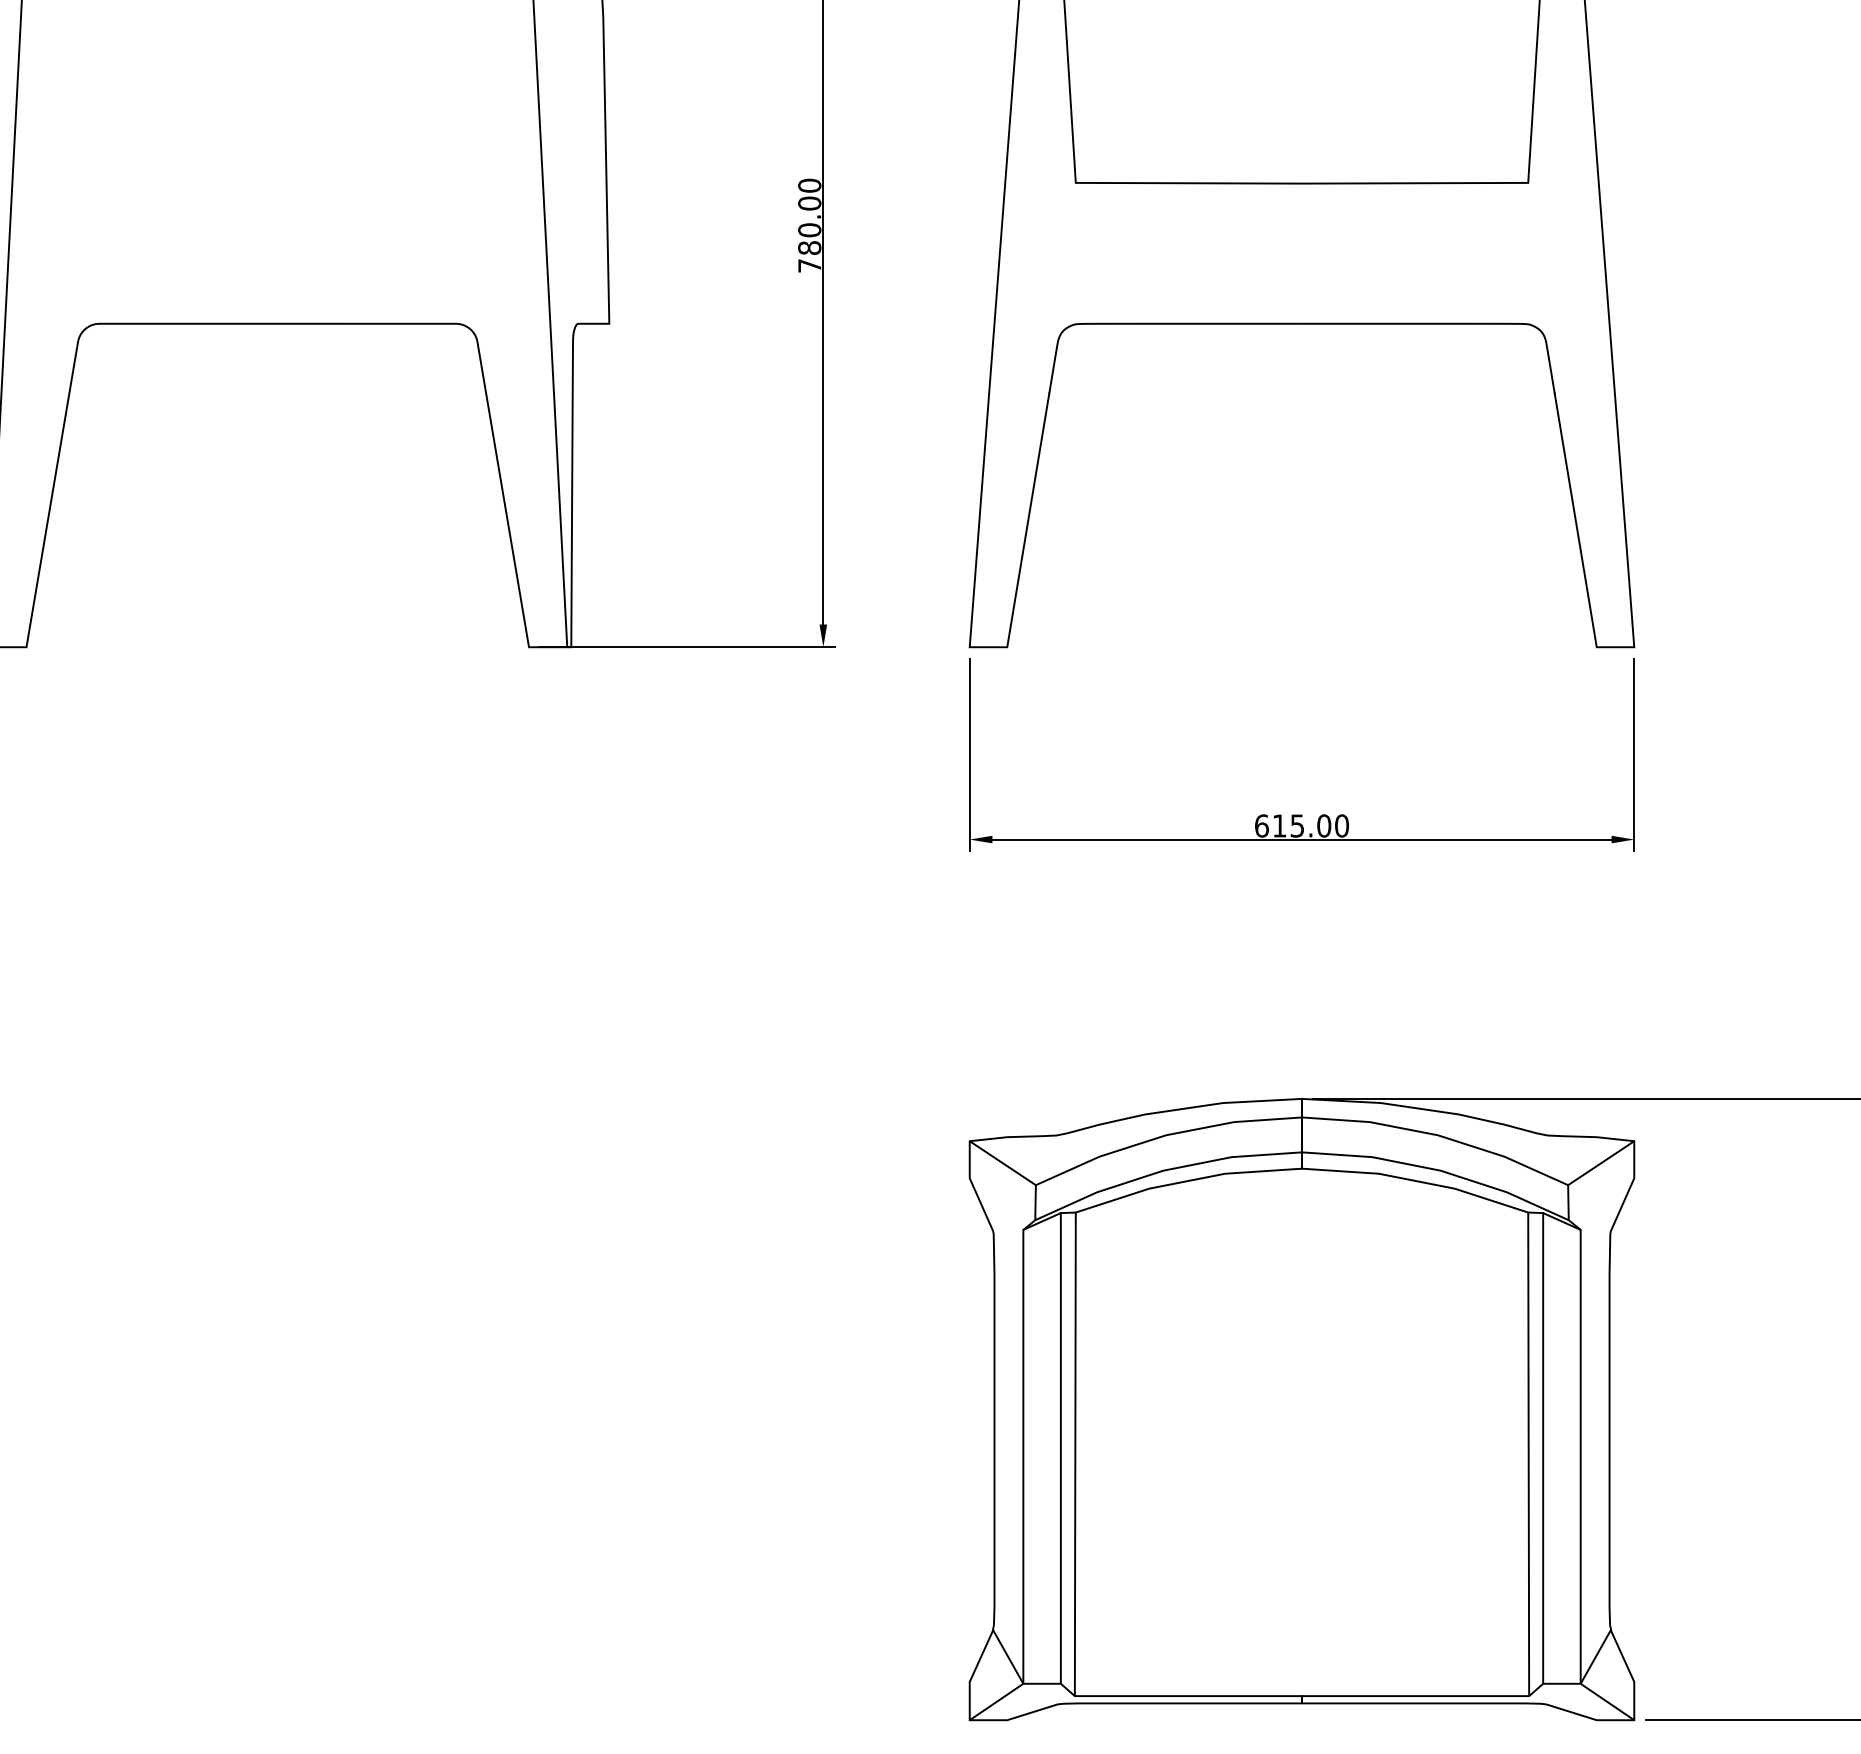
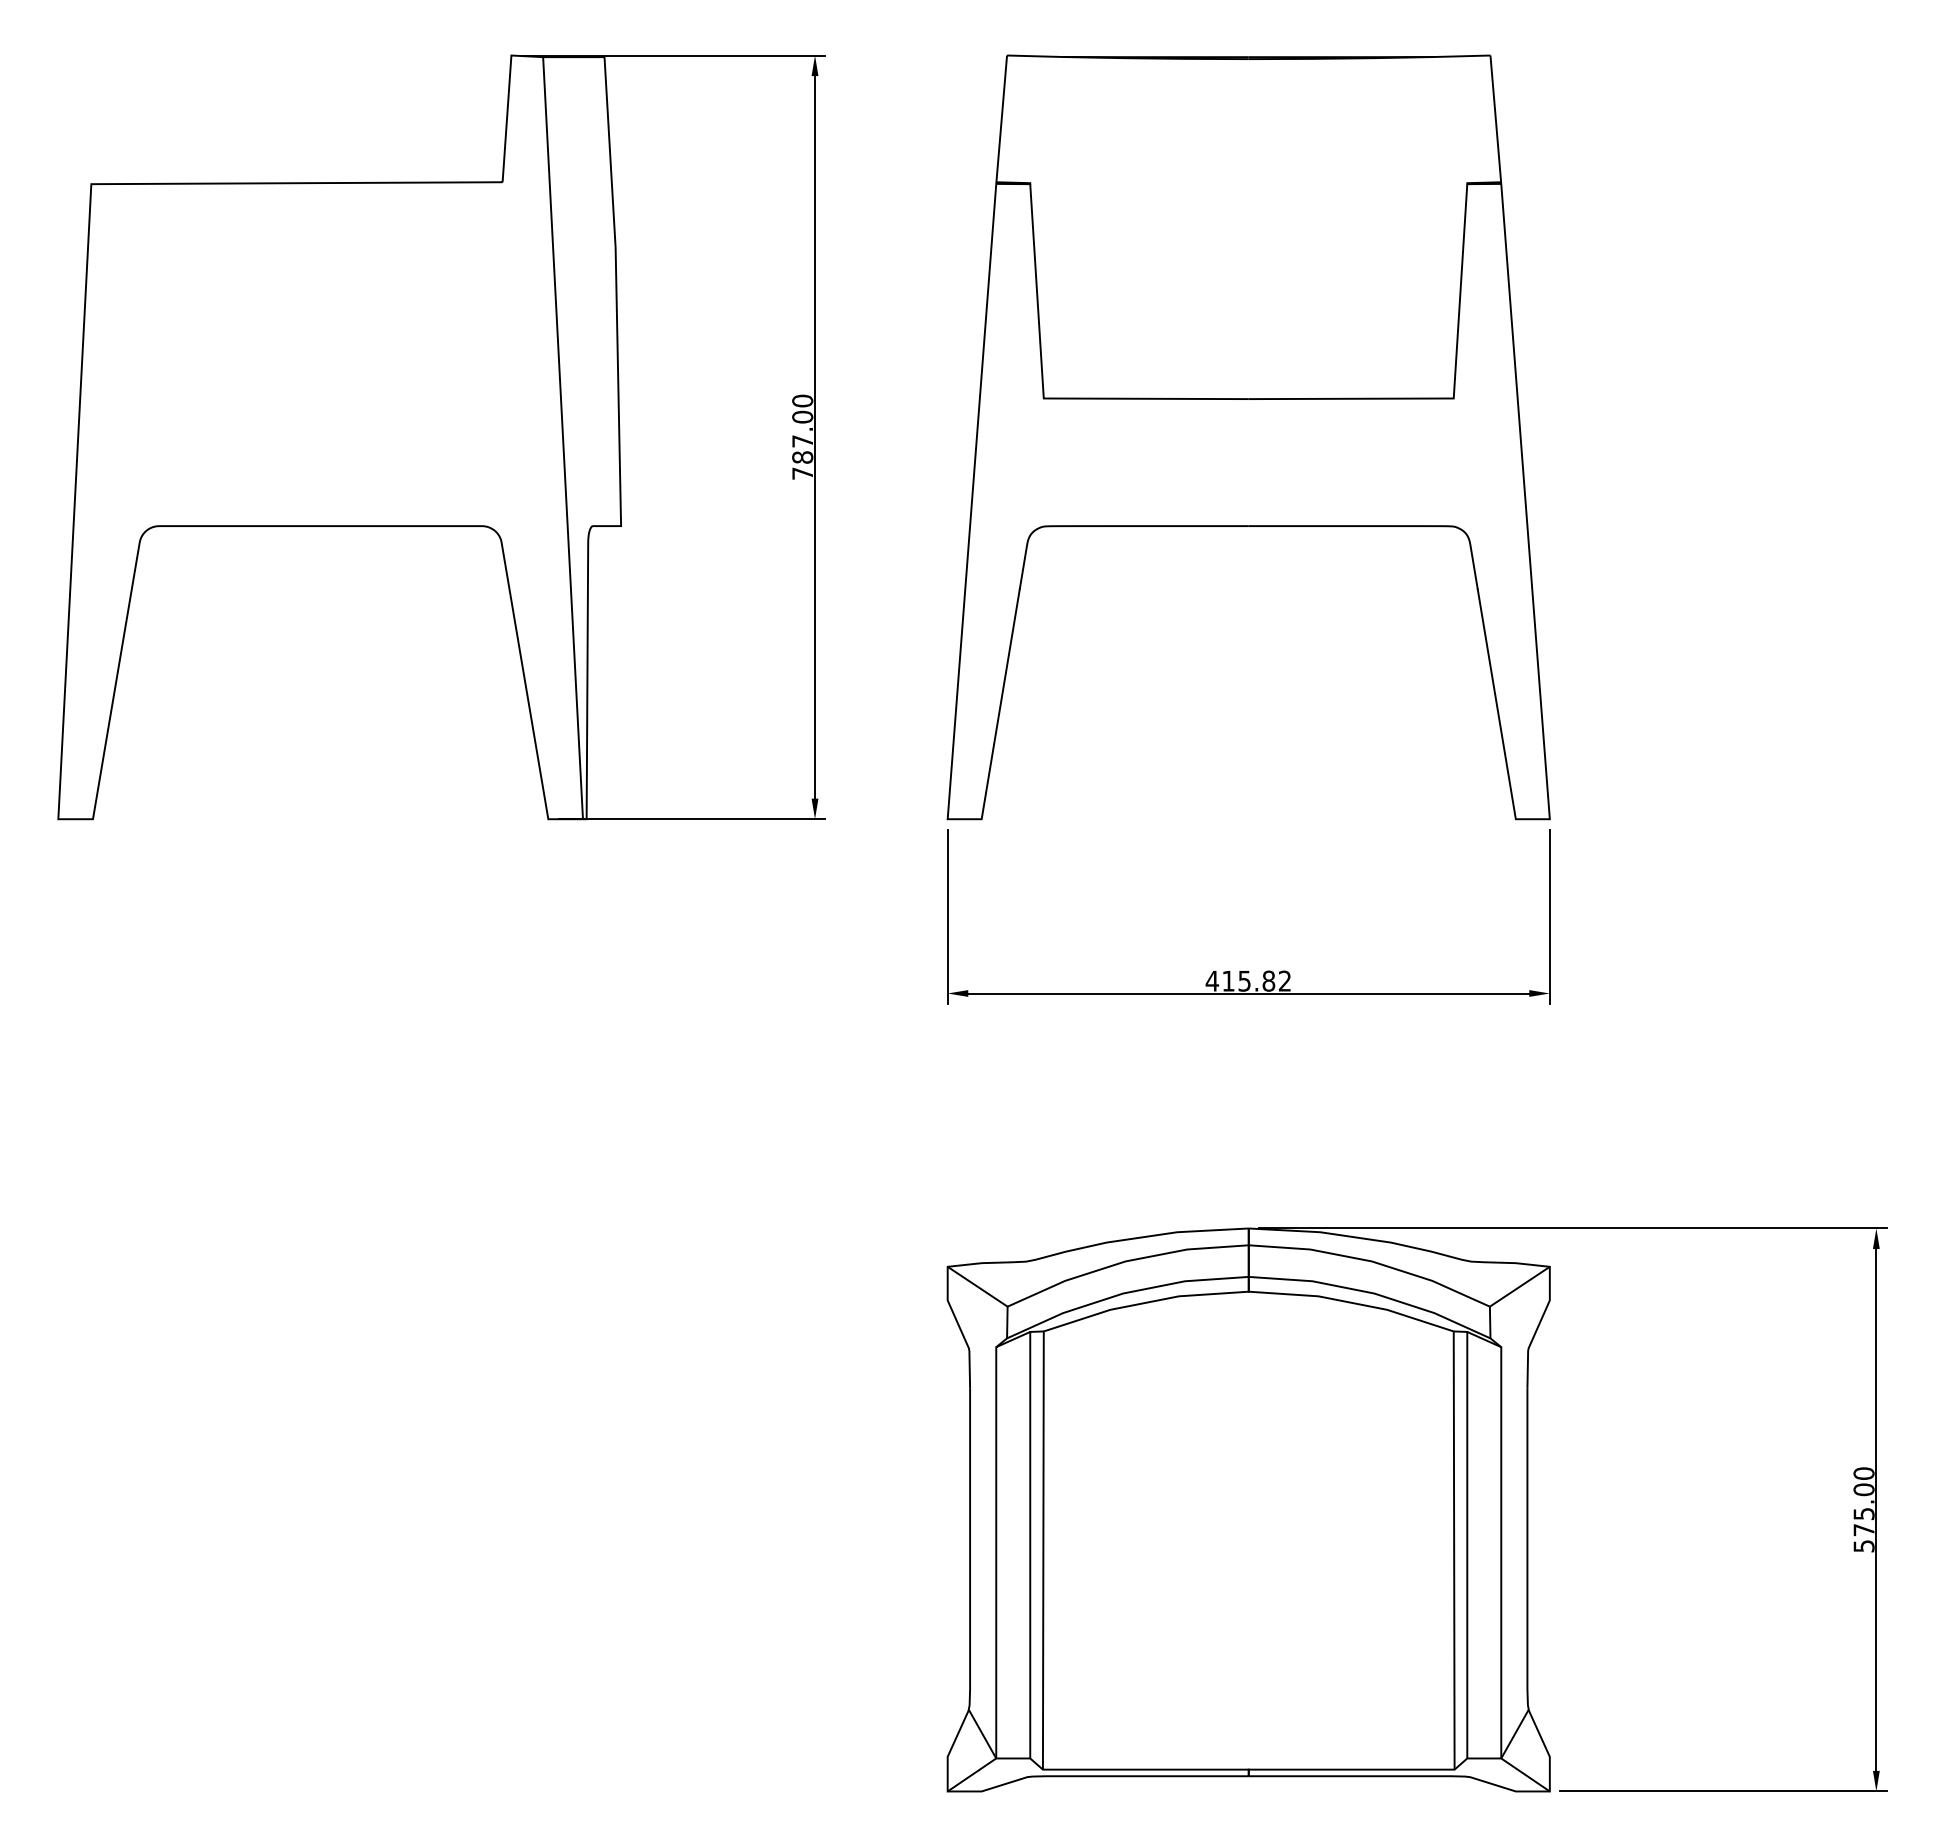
text: (809, 230) -> (802, 441), 780.00 -> 787.00
text: (1301, 825) -> (1248, 980), 615.00 -> 415.82

